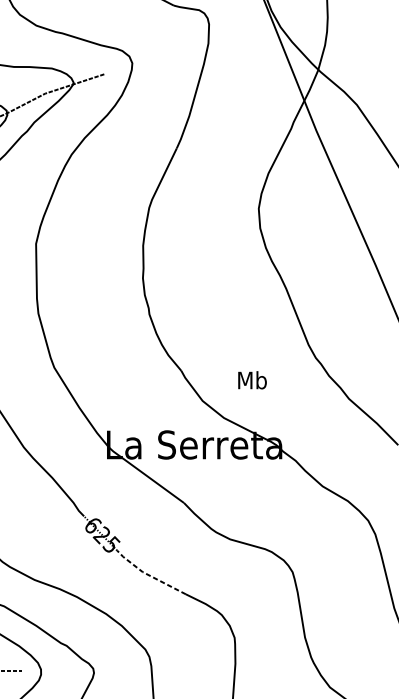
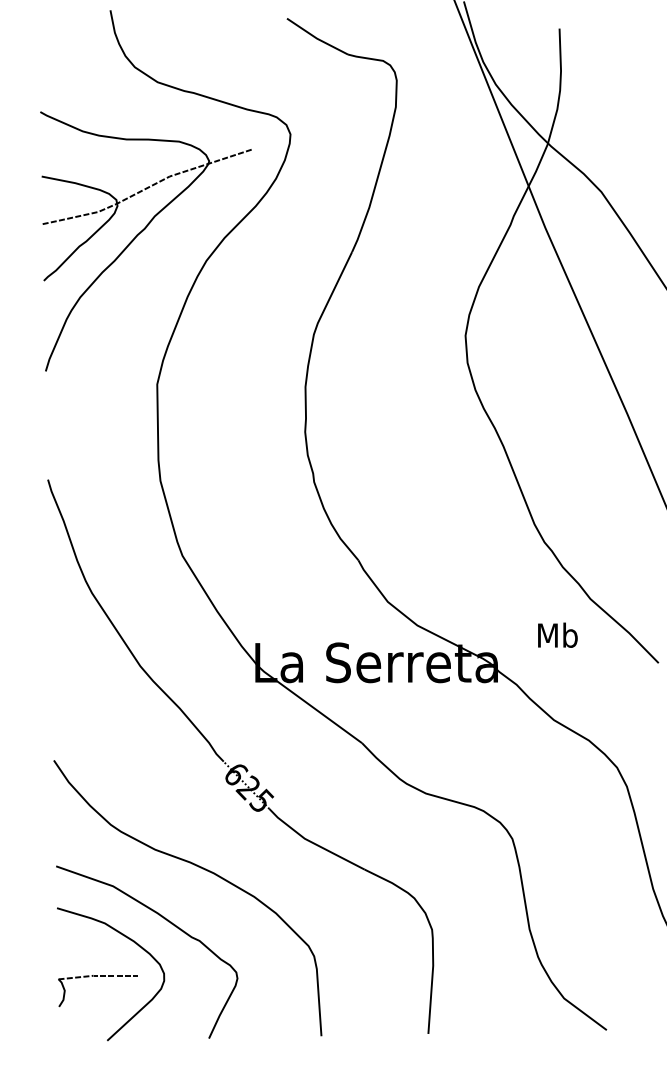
text: (252, 379) -> (557, 634), moved
line: (148, 574) -> (312, 842), dashed -> solid

